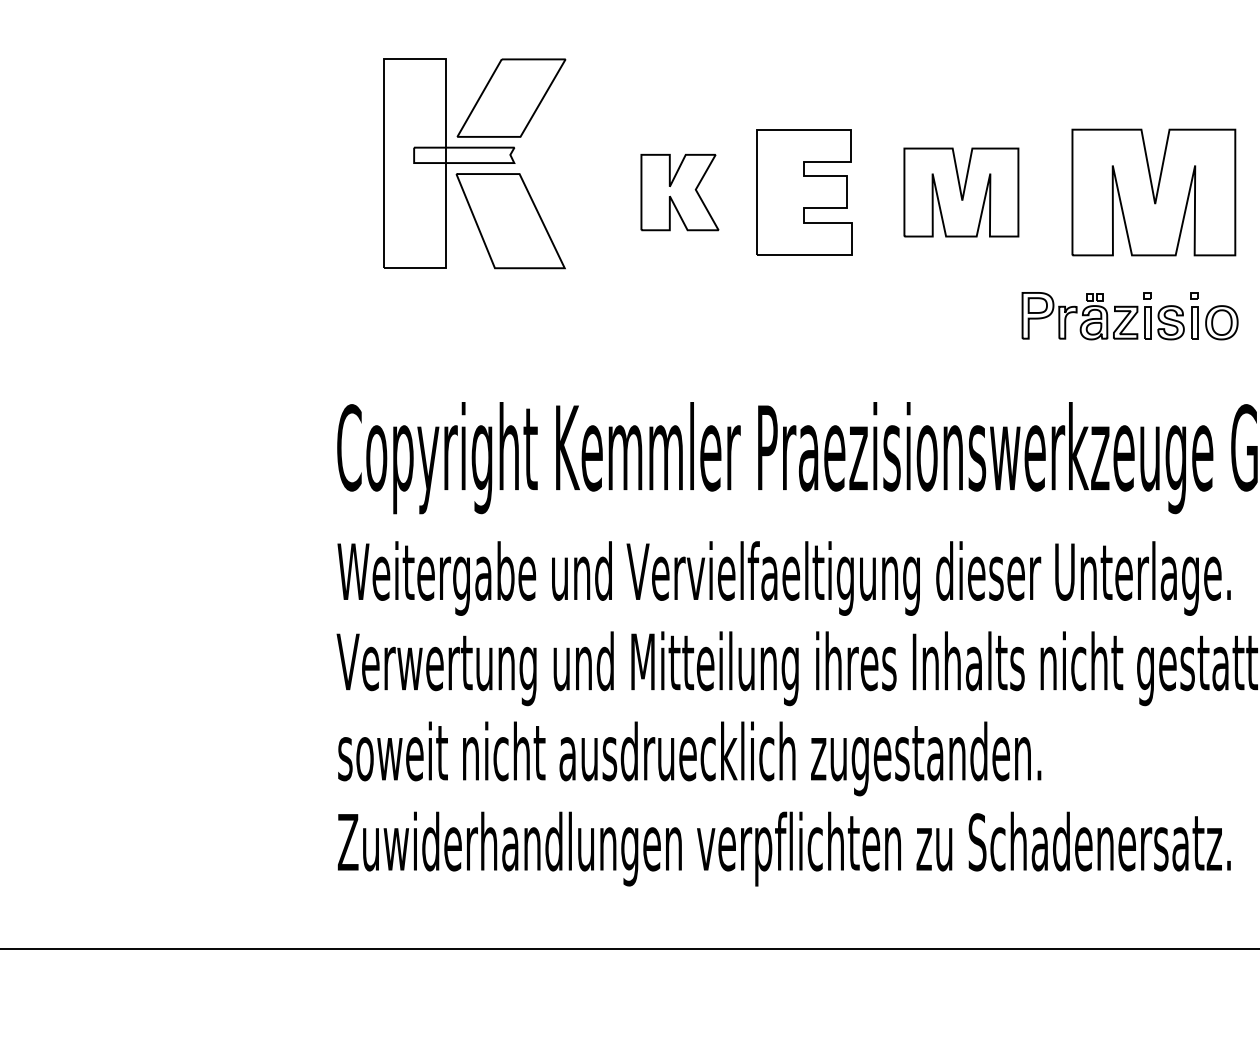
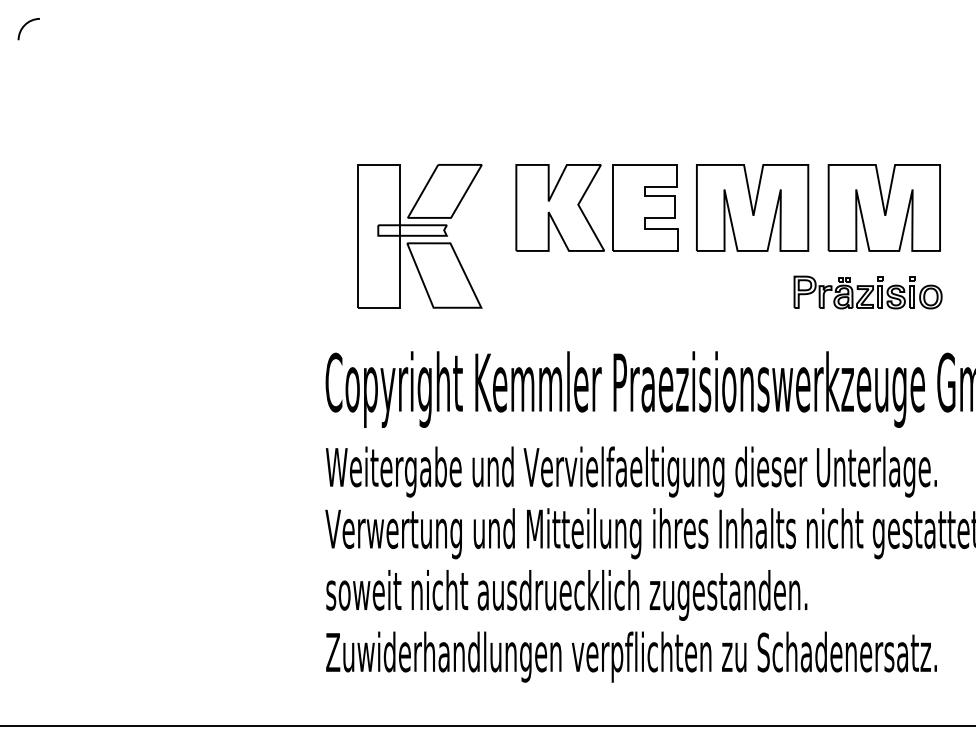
part: (474, 164) -> (419, 236), moved
part: (679, 191) -> (559, 207), size x1.67
part: (961, 191) -> (752, 207), size x1.43

